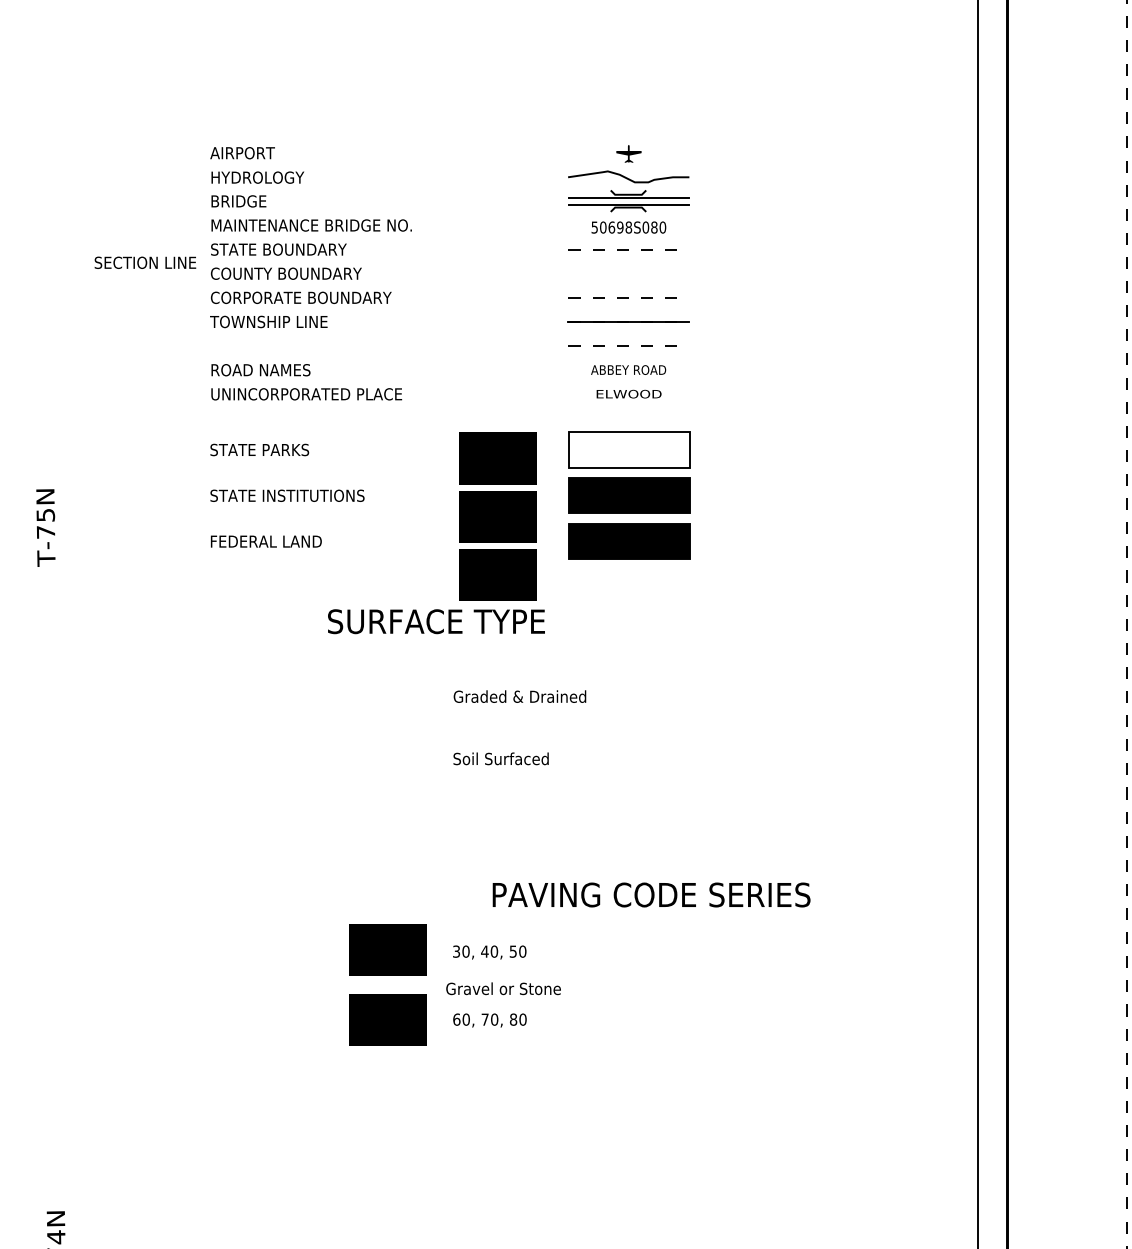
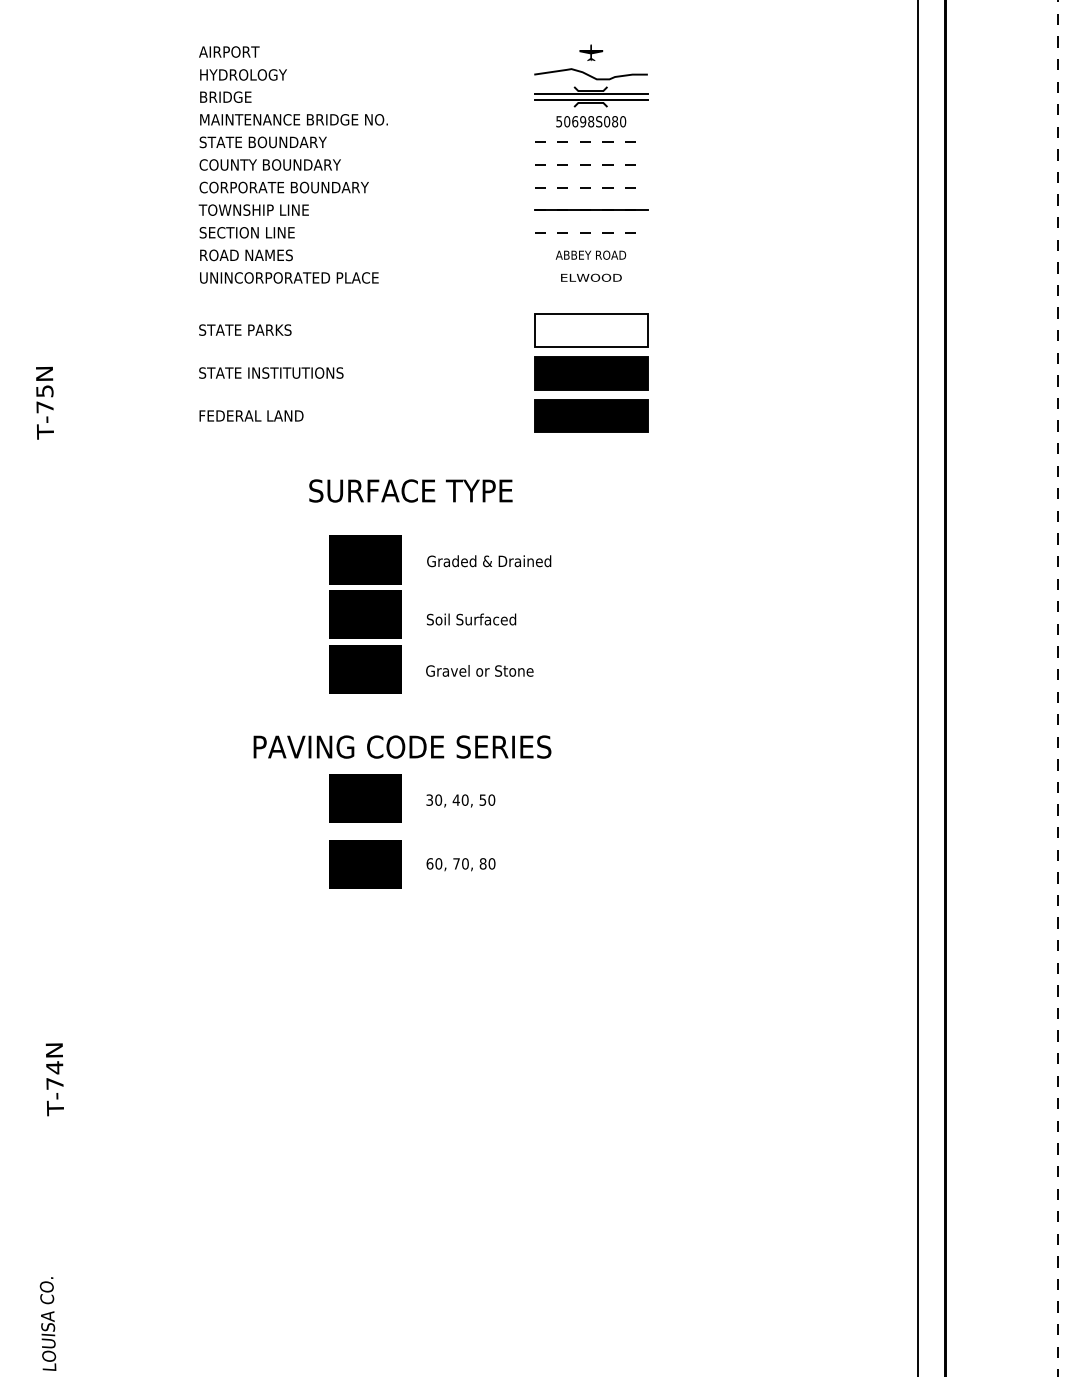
text: (144, 262) -> (246, 232), moved
line: (622, 273) -> (585, 164), added
part: (497, 516) -> (365, 614), moved
text: (651, 894) -> (402, 746), moved
text: (503, 988) -> (479, 670), moved

